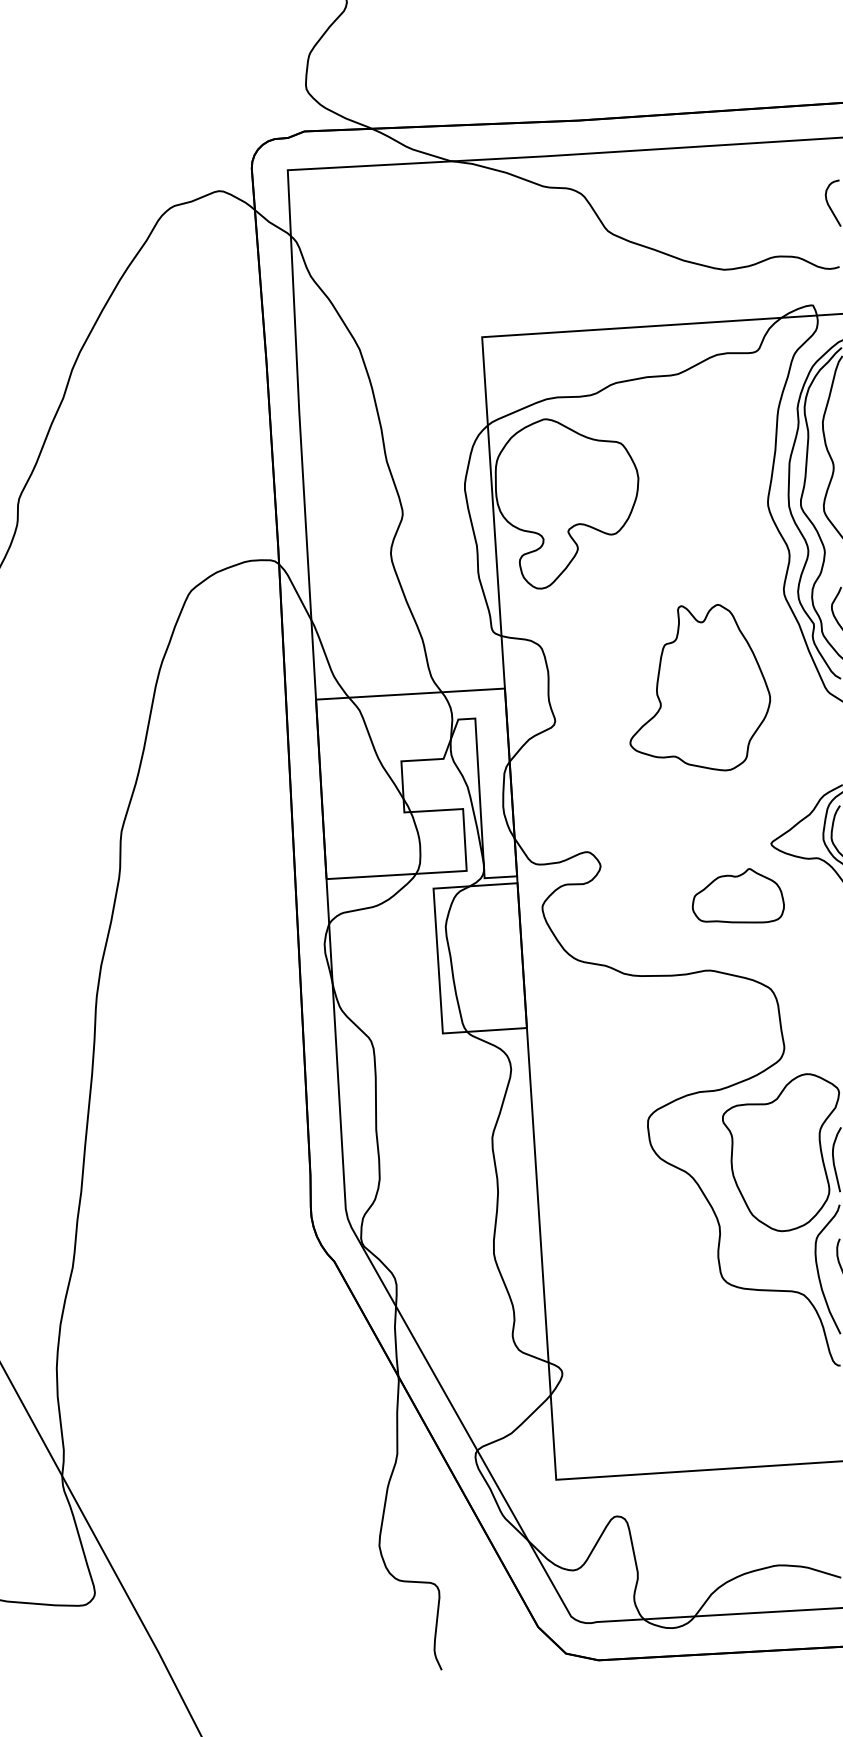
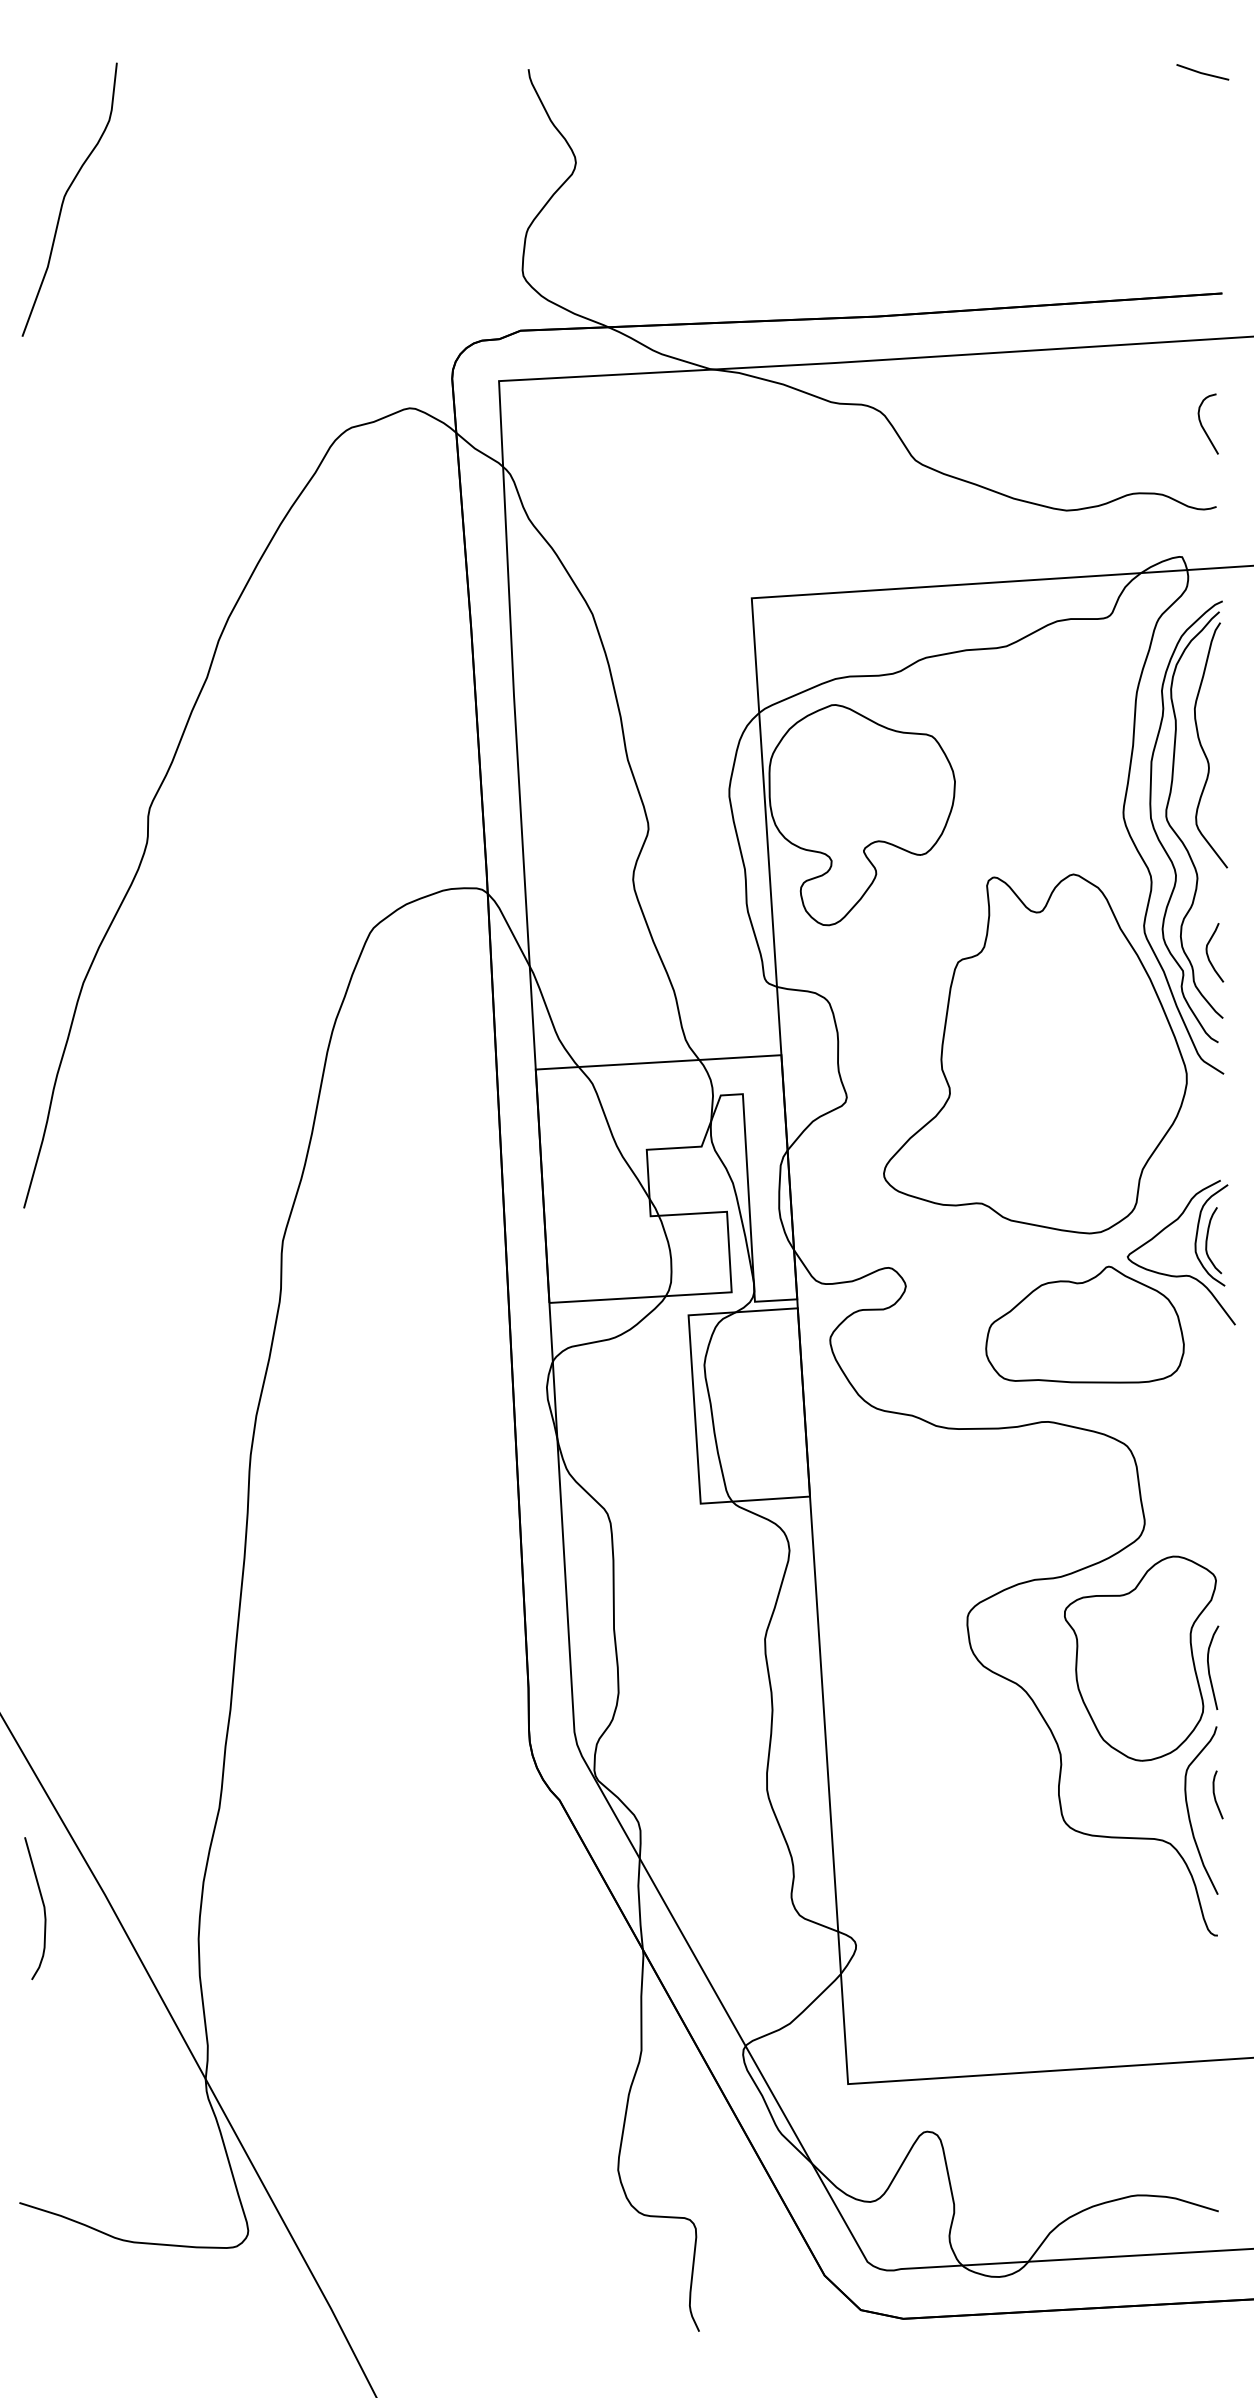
part: (700, 687) -> (1035, 1053), size x1.67
part: (738, 895) -> (1084, 1324), size x1.67

